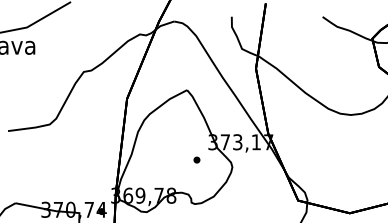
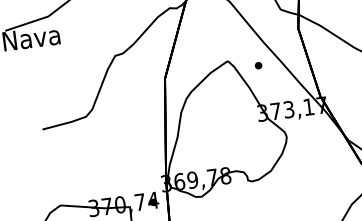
part: (196, 159) -> (258, 65), moved

